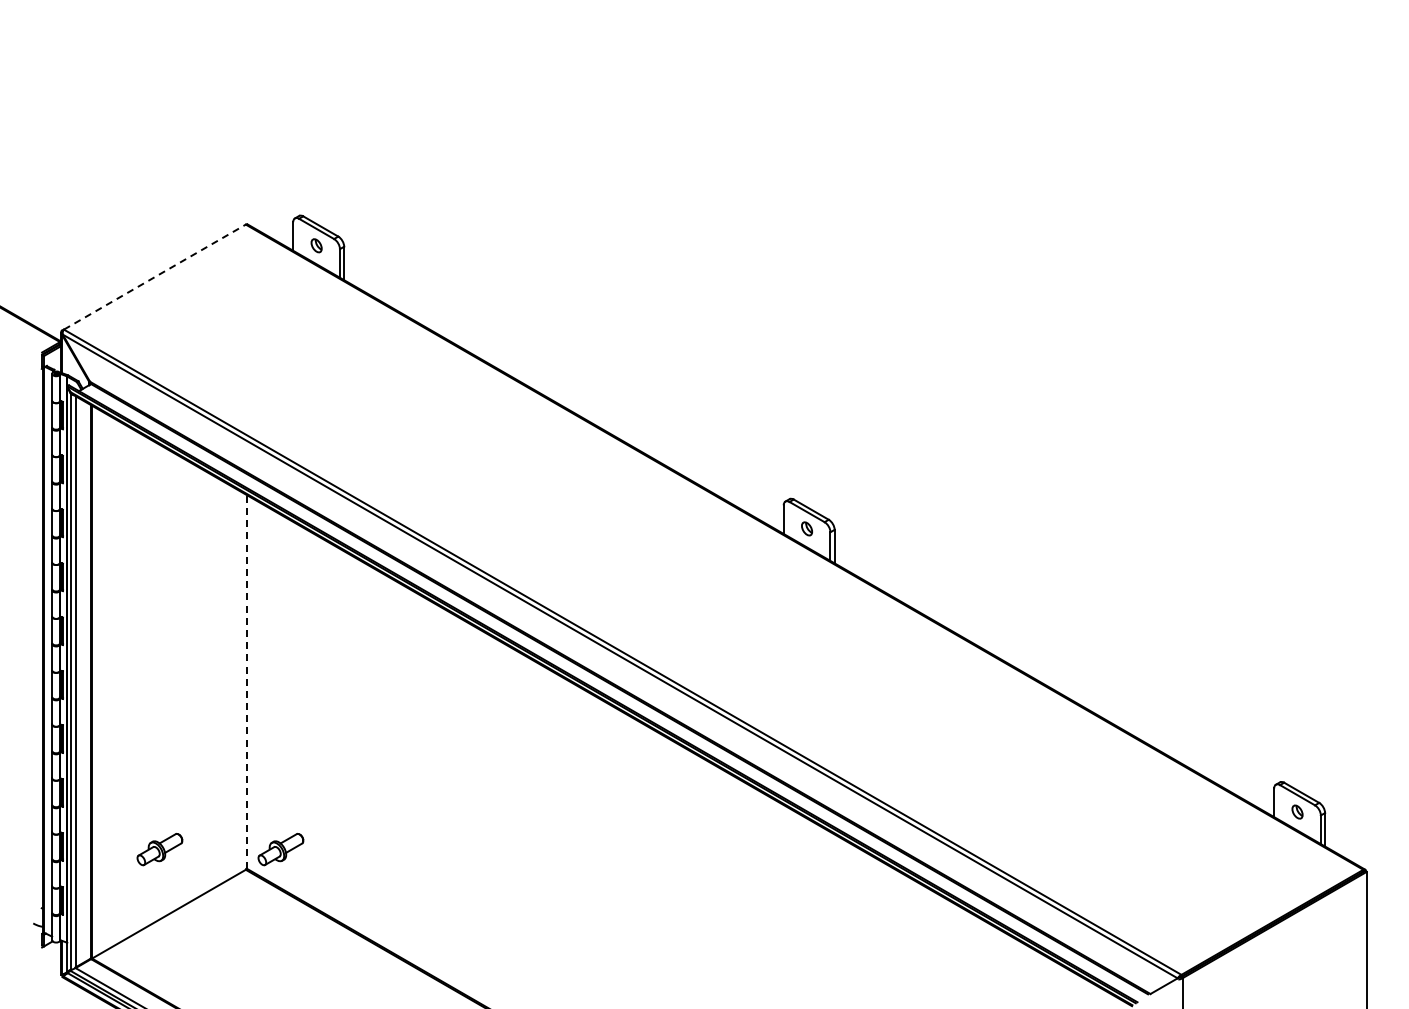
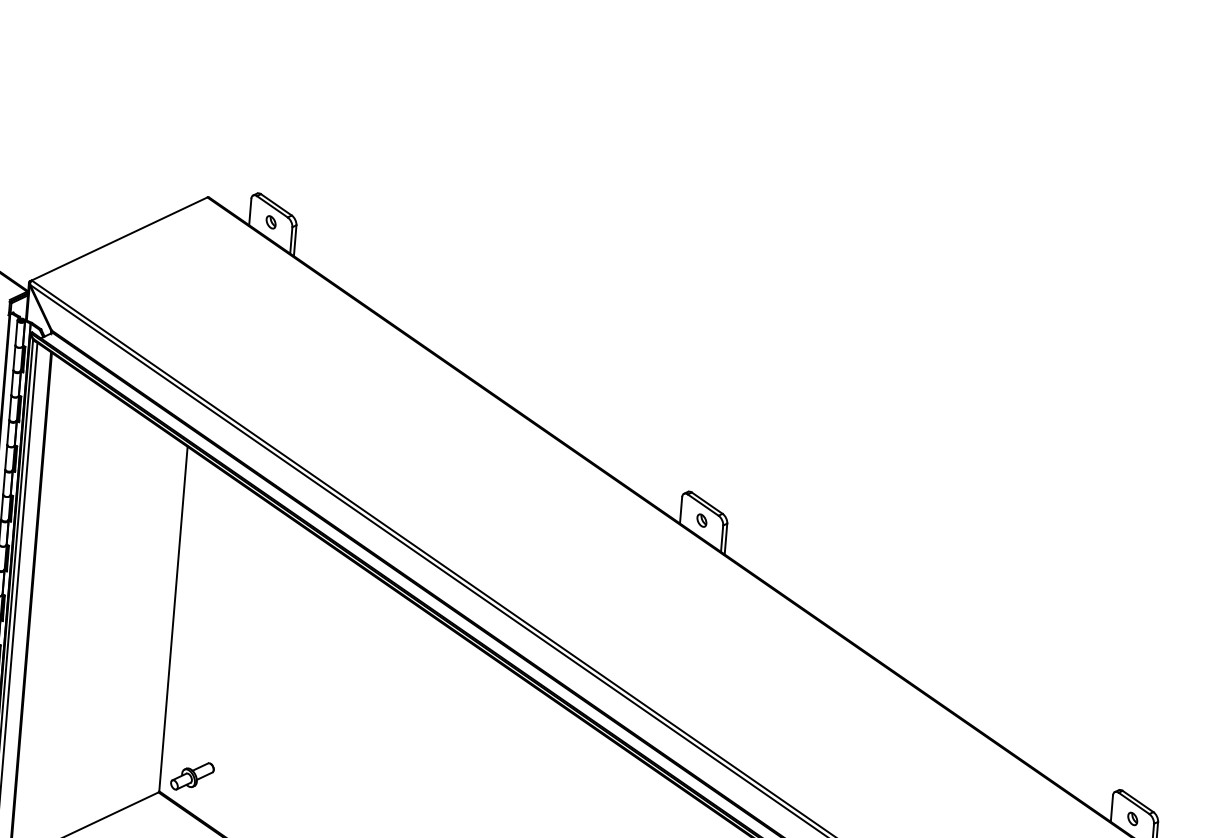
line: (155, 276) -> (120, 238), dashed -> solid
line: (246, 681) -> (173, 618), dashed -> solid
part: (159, 849) -> (80, 767), removed

